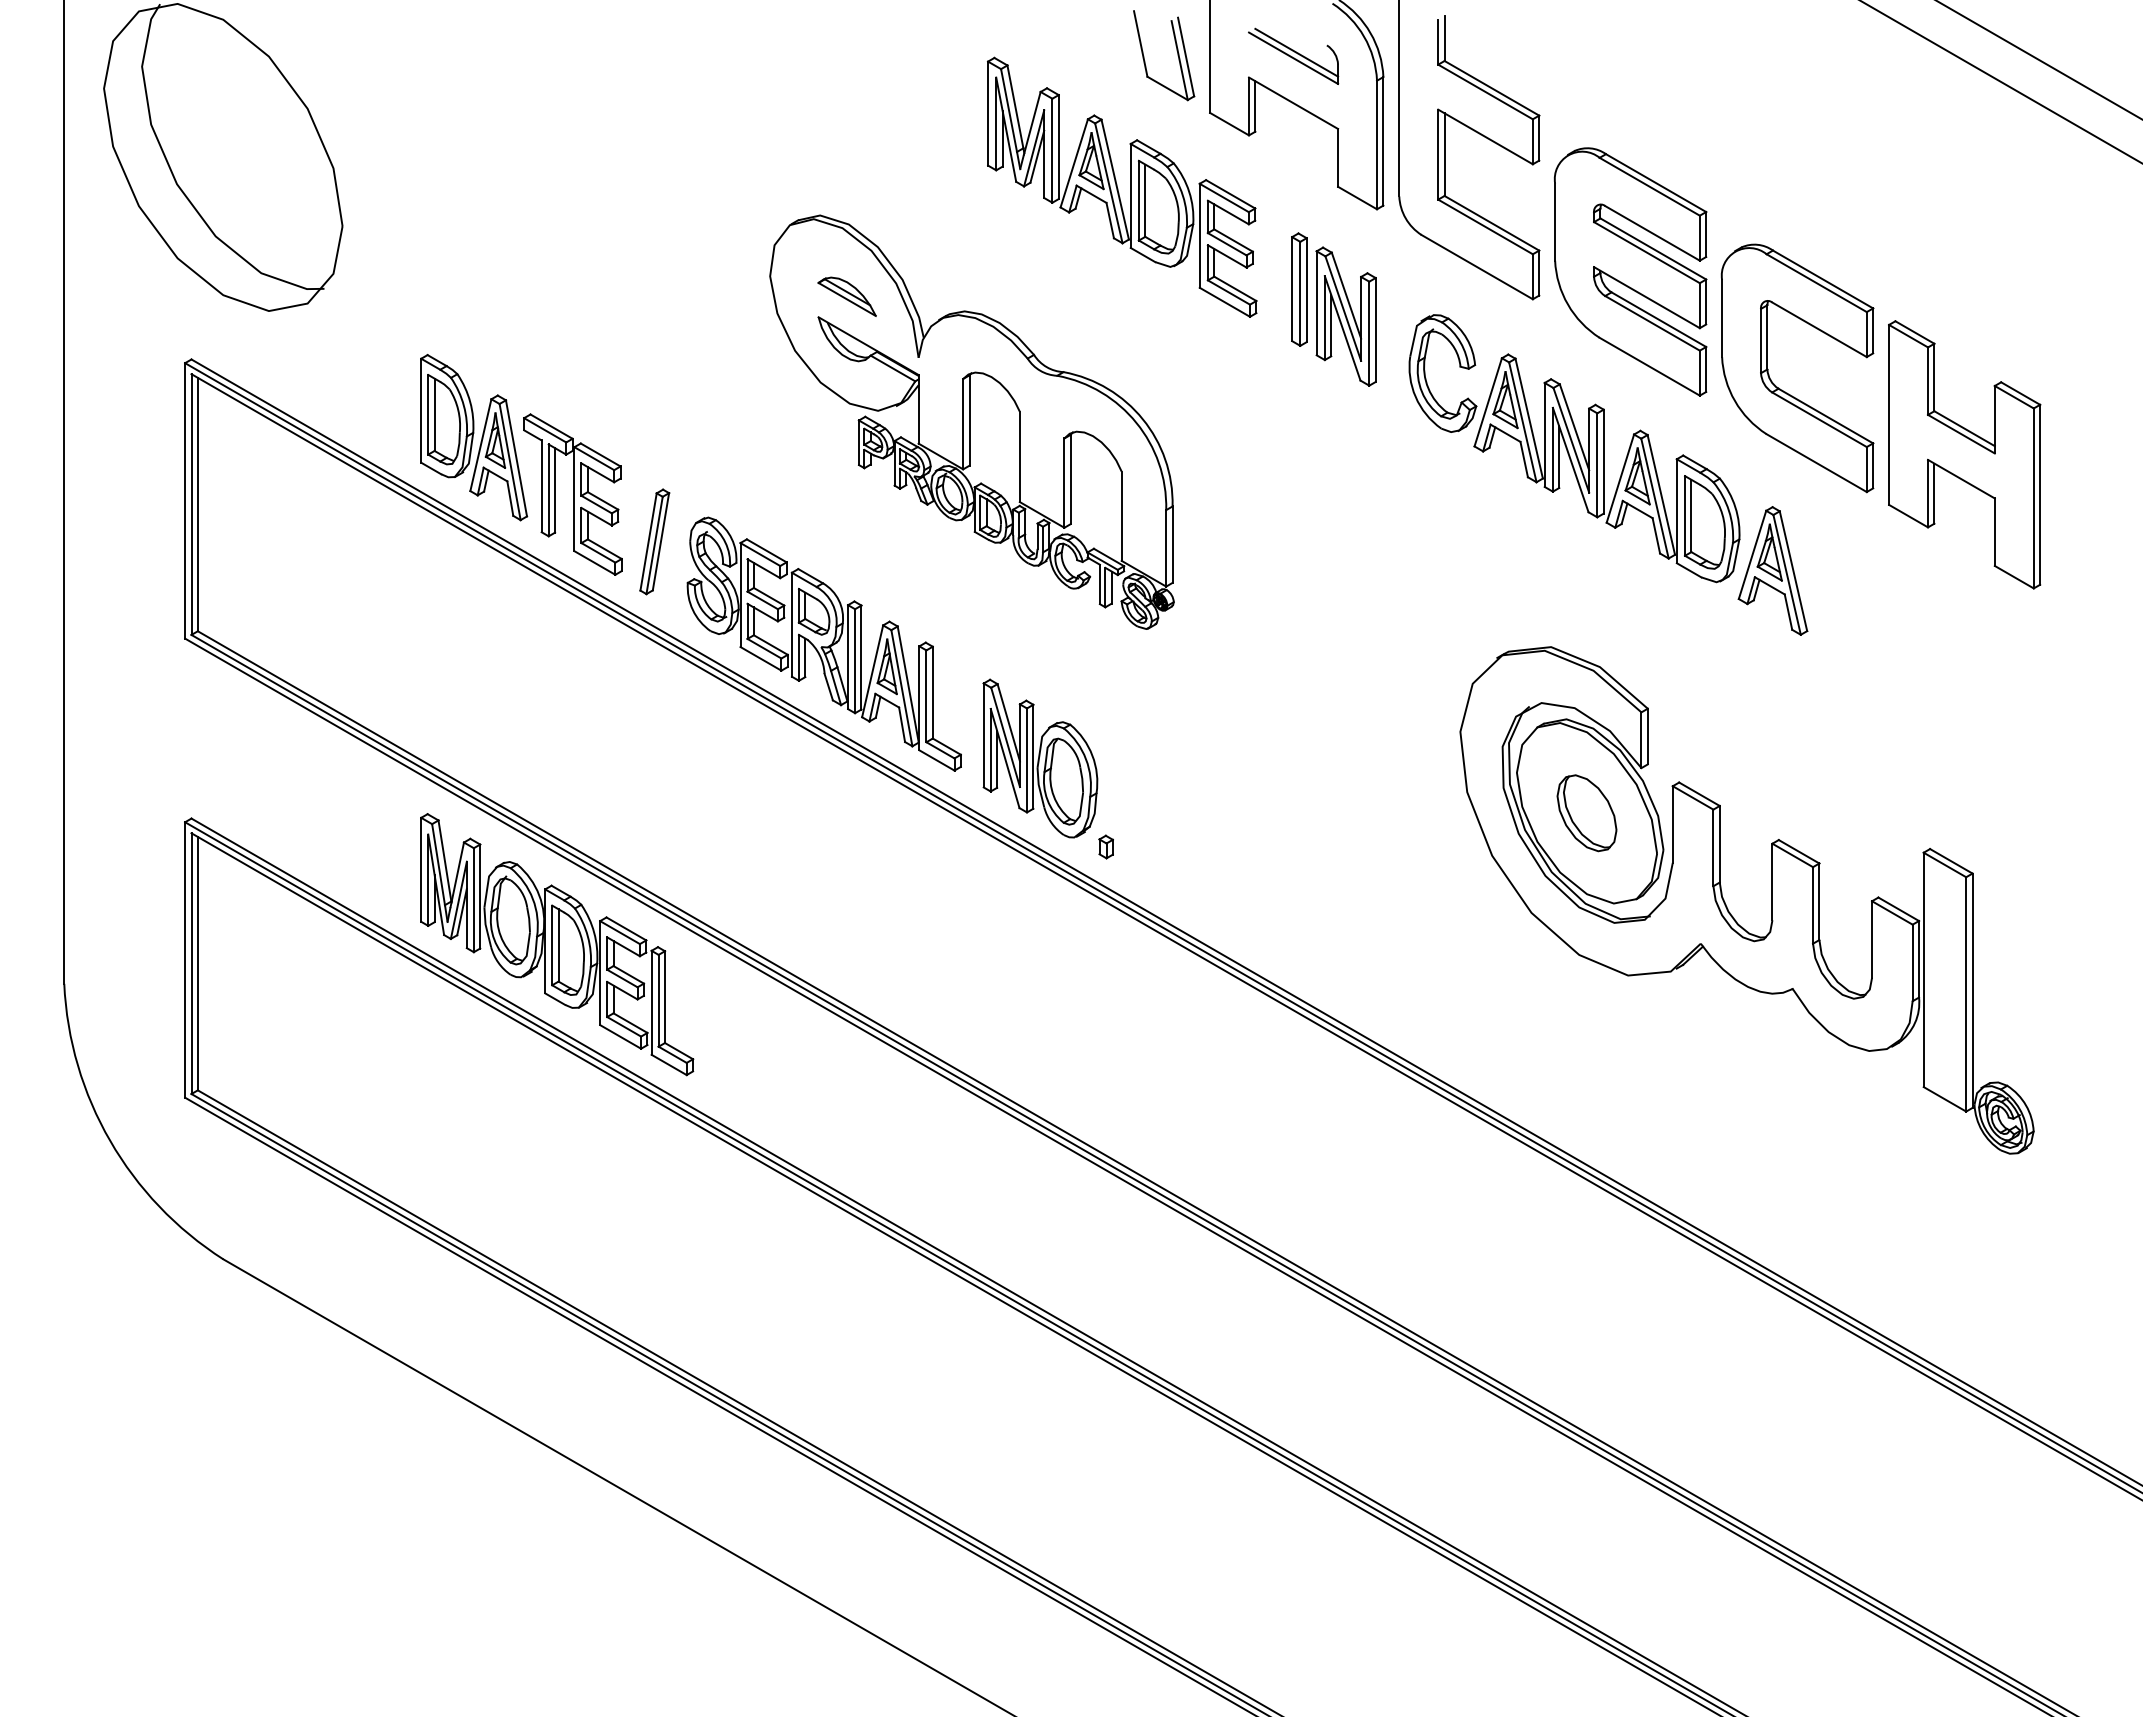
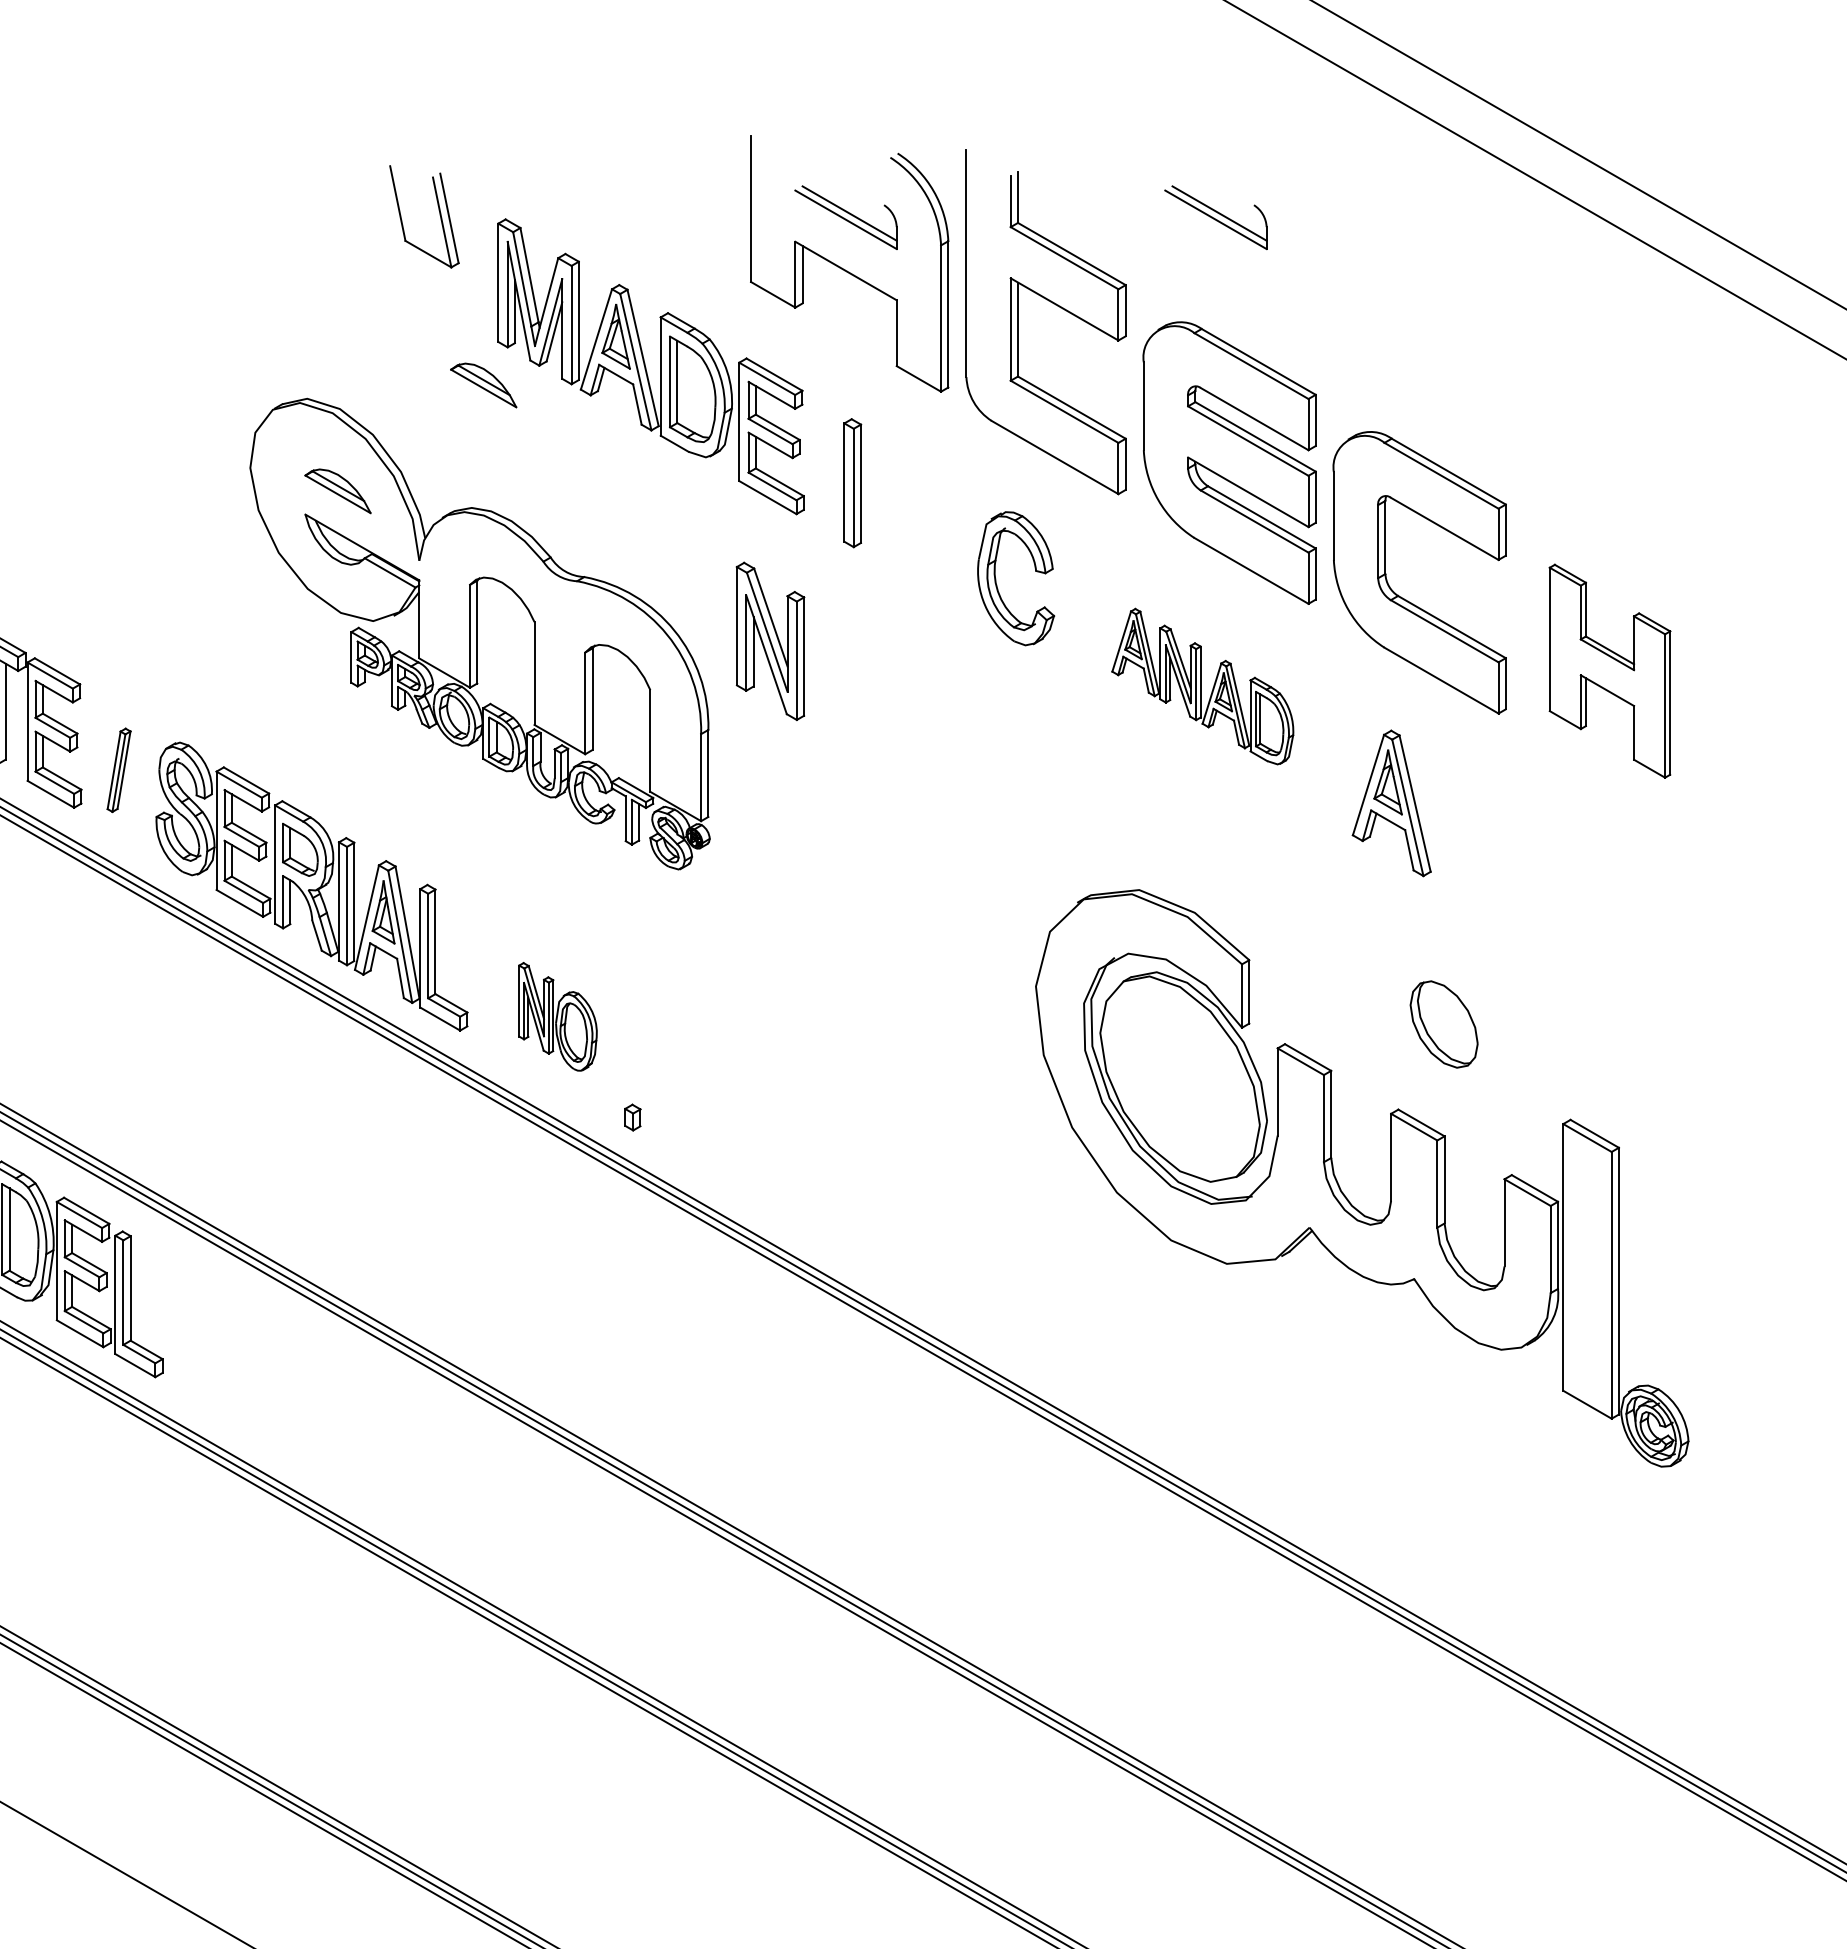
part: (1176, 50) -> (438, 210), moved
part: (1618, 55) -> (1215, 216), added
part: (974, 203) -> (482, 385), added
part: (1345, 316) -> (769, 641), moved
part: (1964, 454) -> (1609, 670), size x0.7
part: (1606, 468) -> (1202, 686), size x0.6
part: (654, 541) -> (118, 769), size x0.7
part: (1040, 758) -> (558, 1016), size x0.6
part: (1586, 813) -> (1443, 1024), moved

